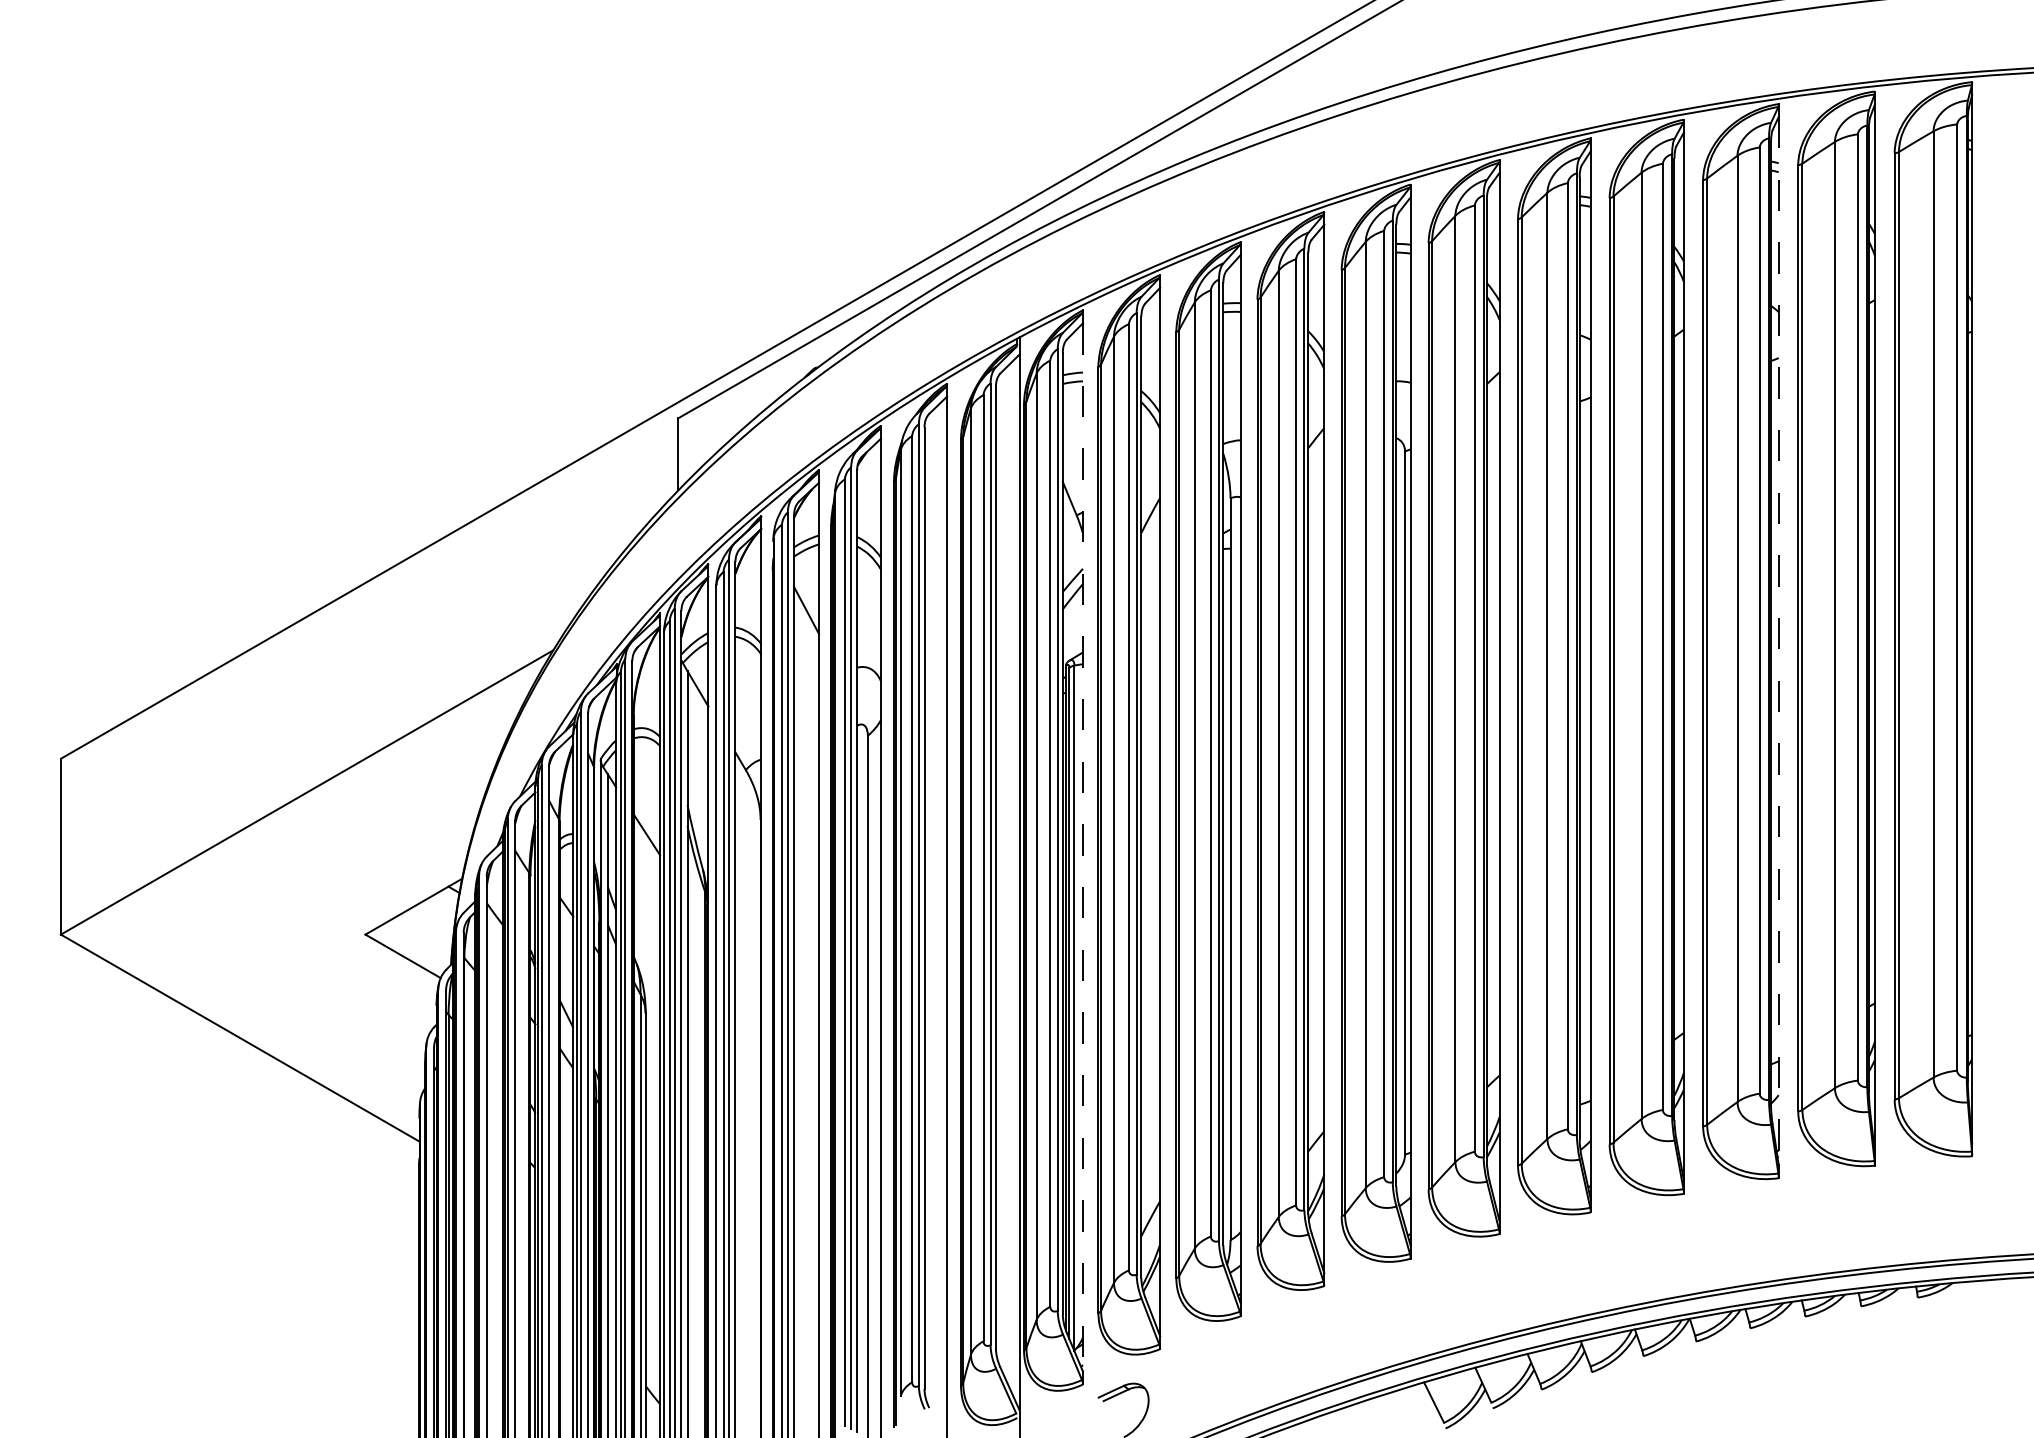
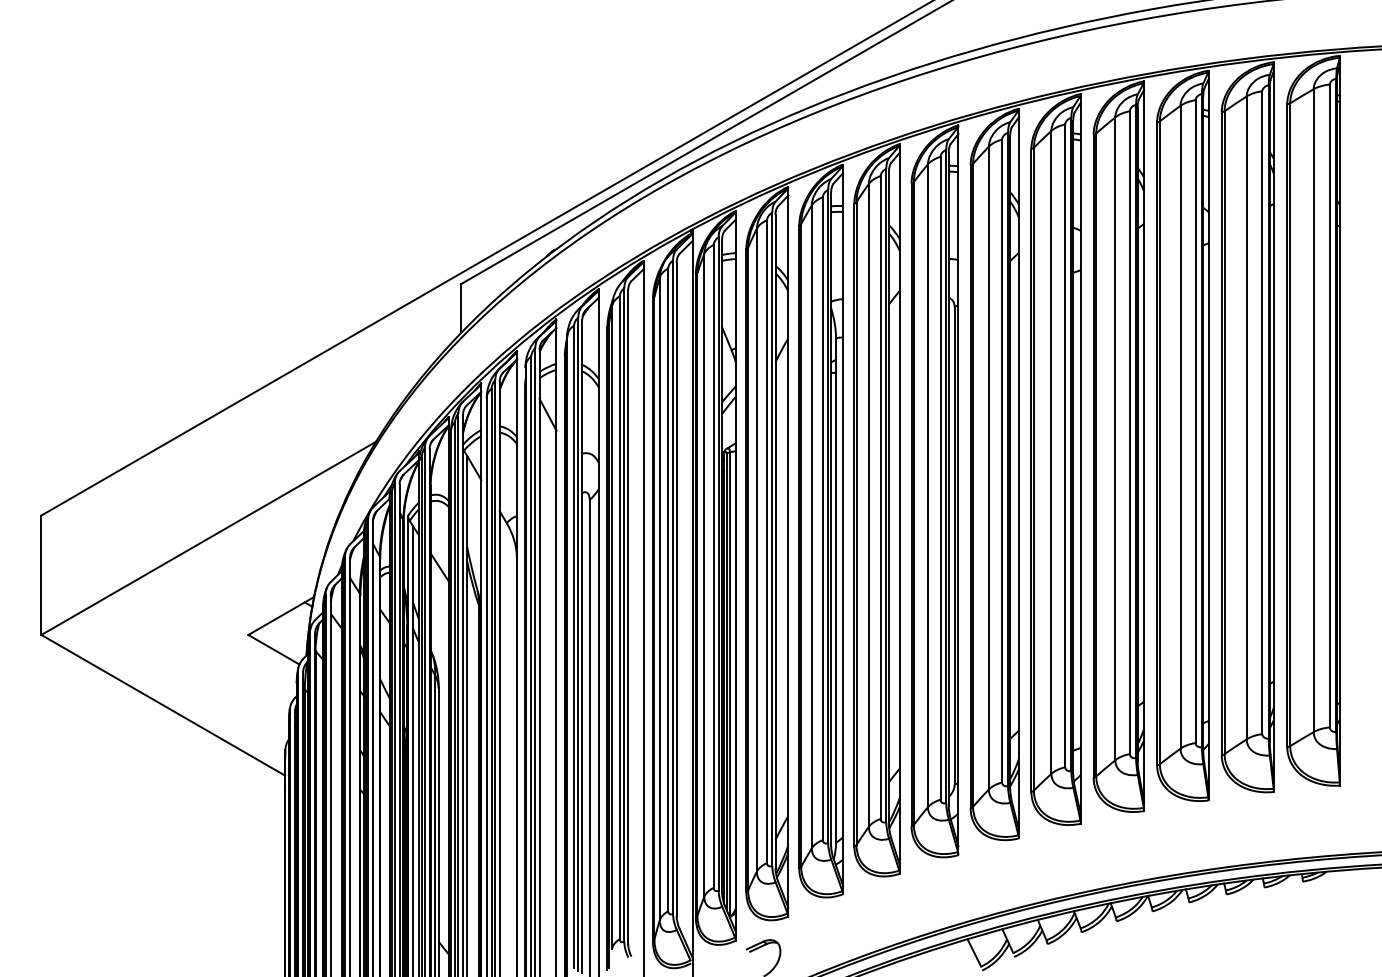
line: (1778, 642) -> (1208, 436), dashed -> solid
line: (1082, 848) -> (735, 576), dashed -> solid

